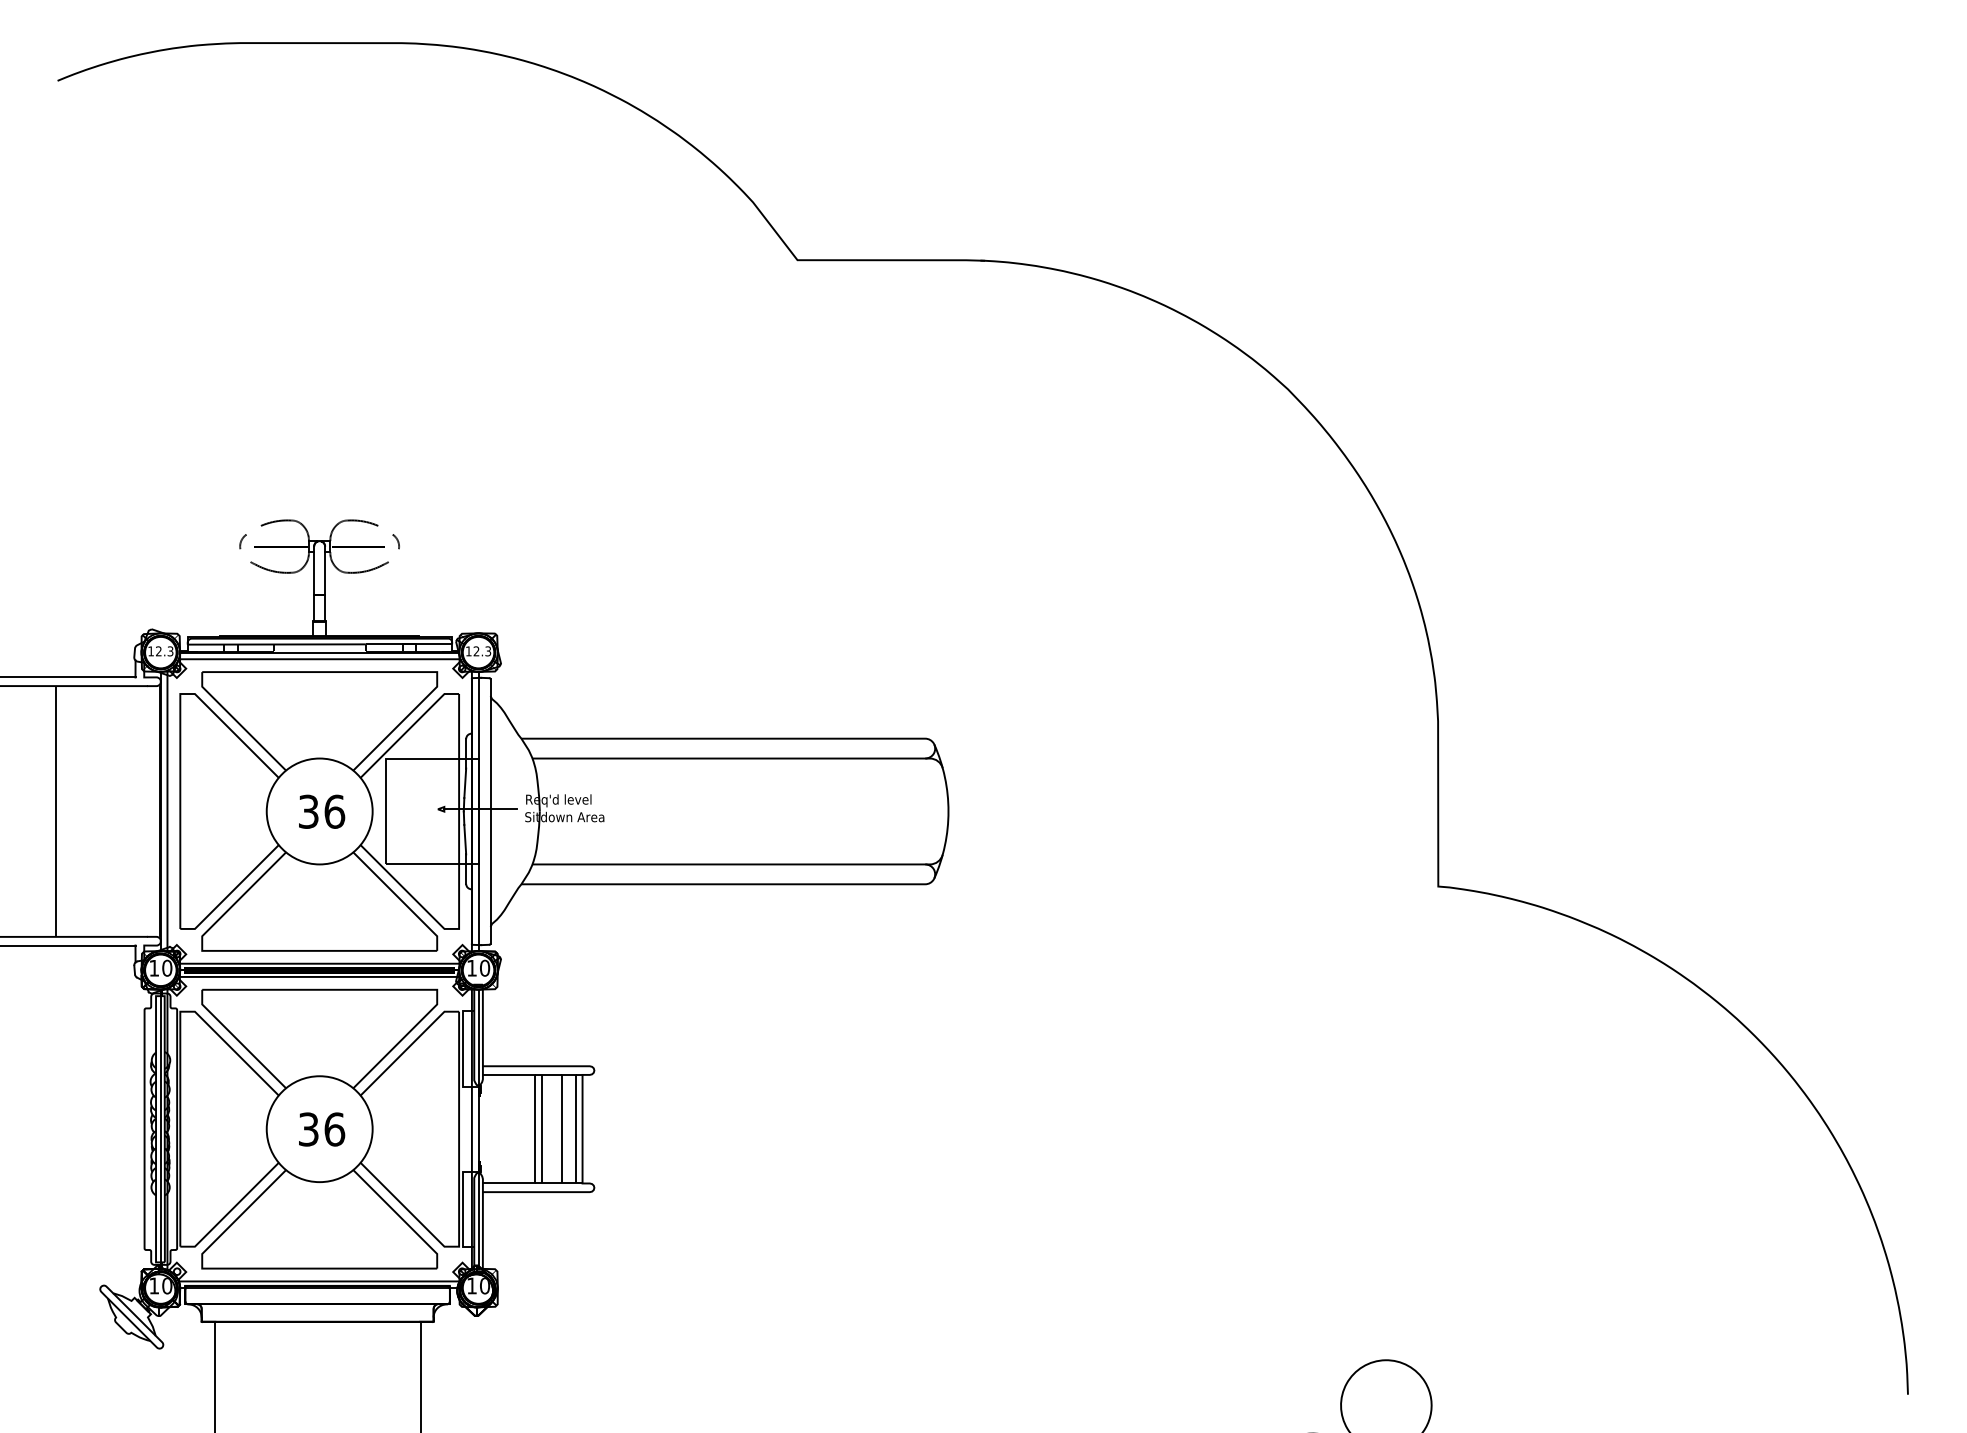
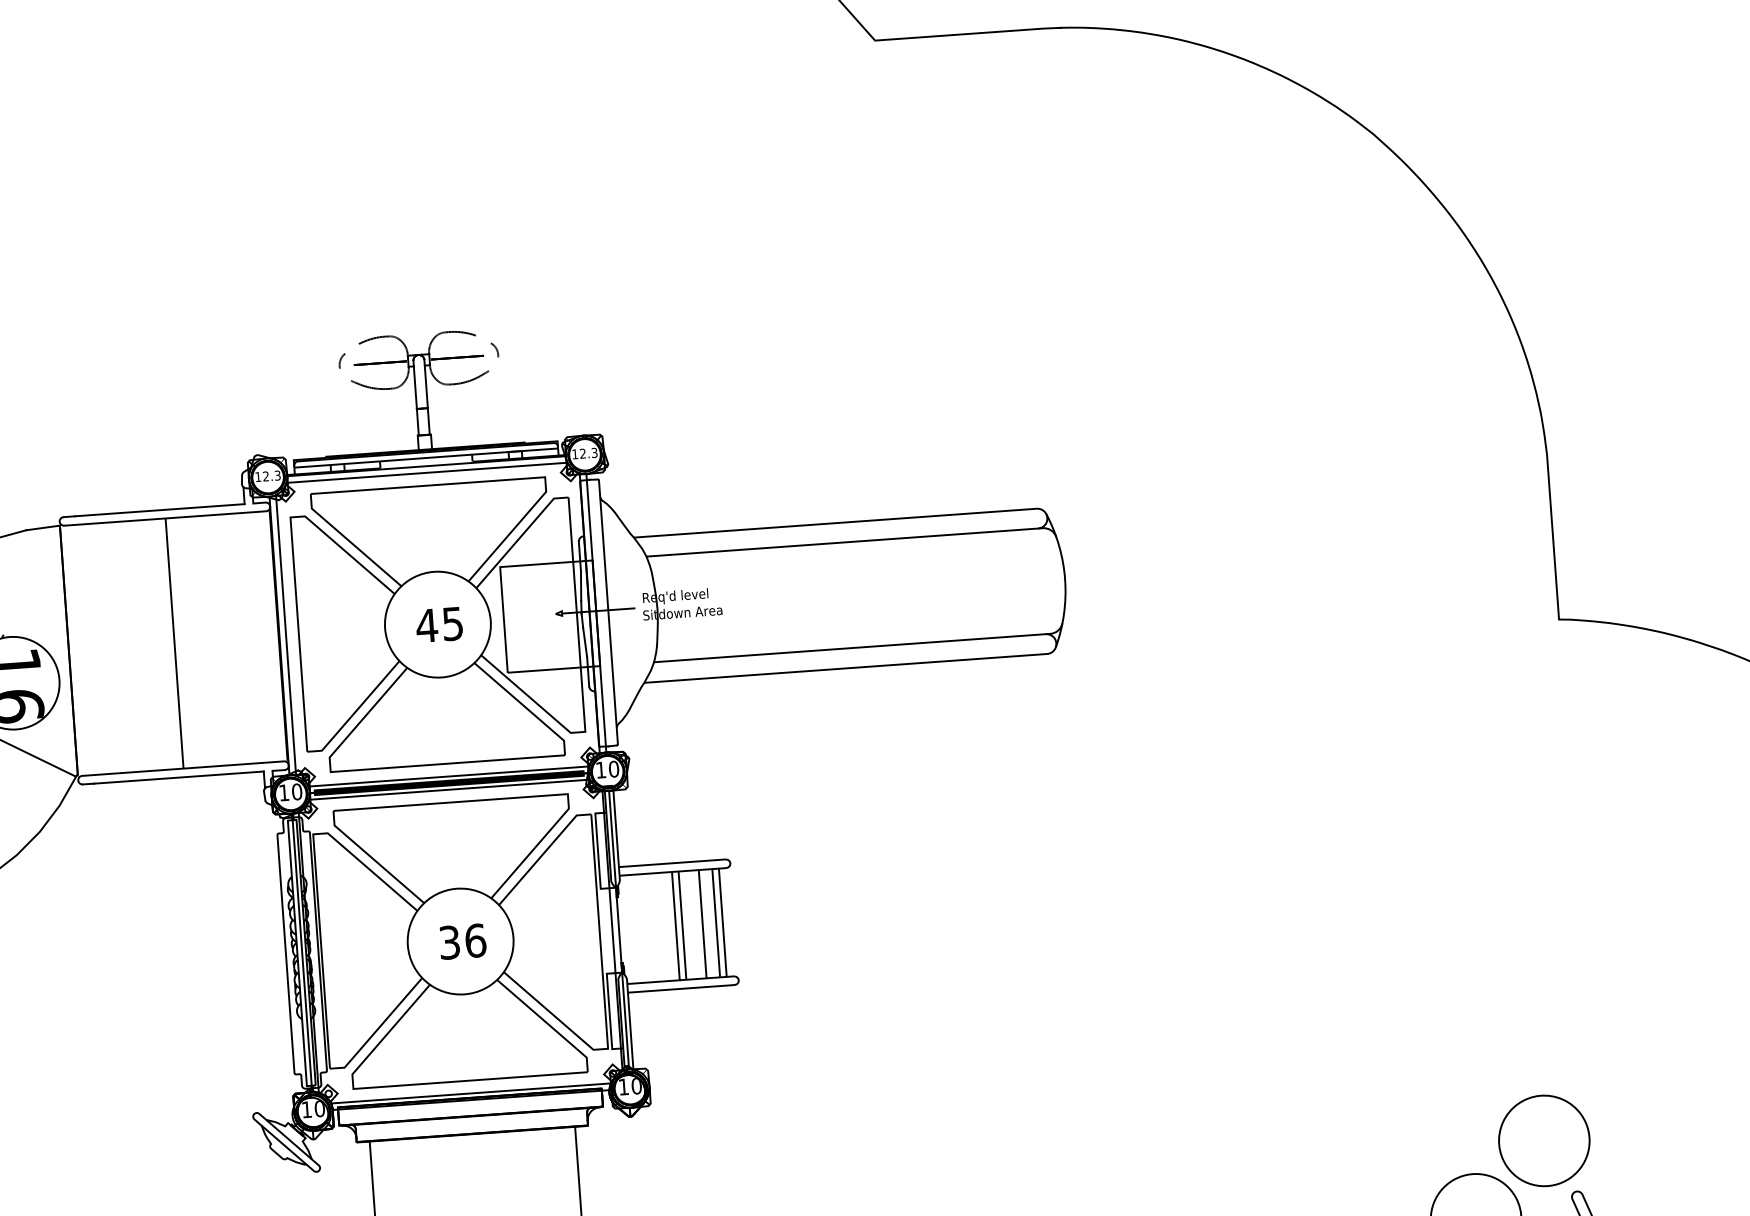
text: (321, 811) -> (439, 624), 36 -> 45

